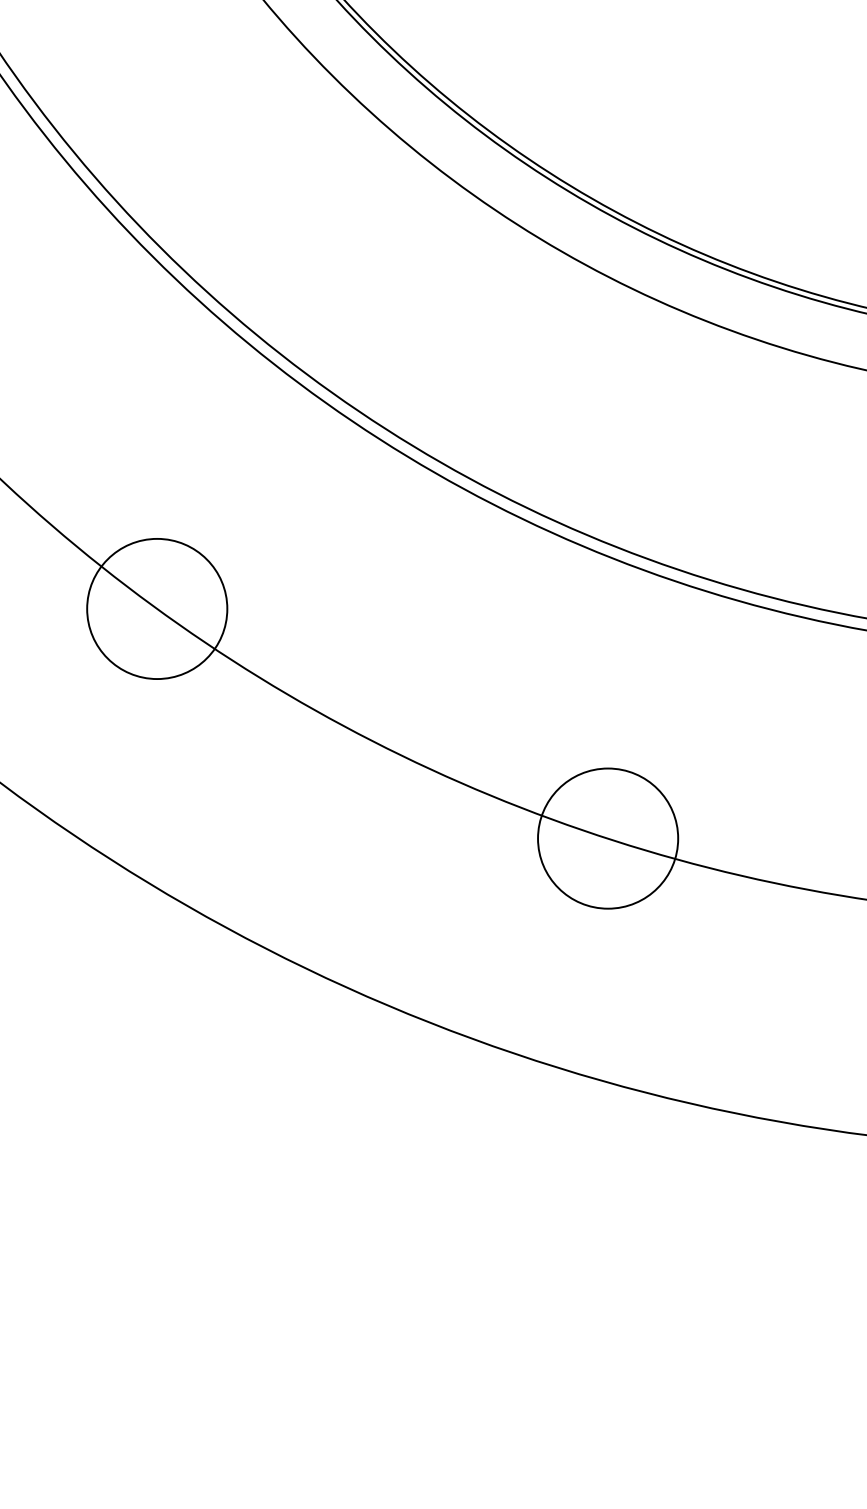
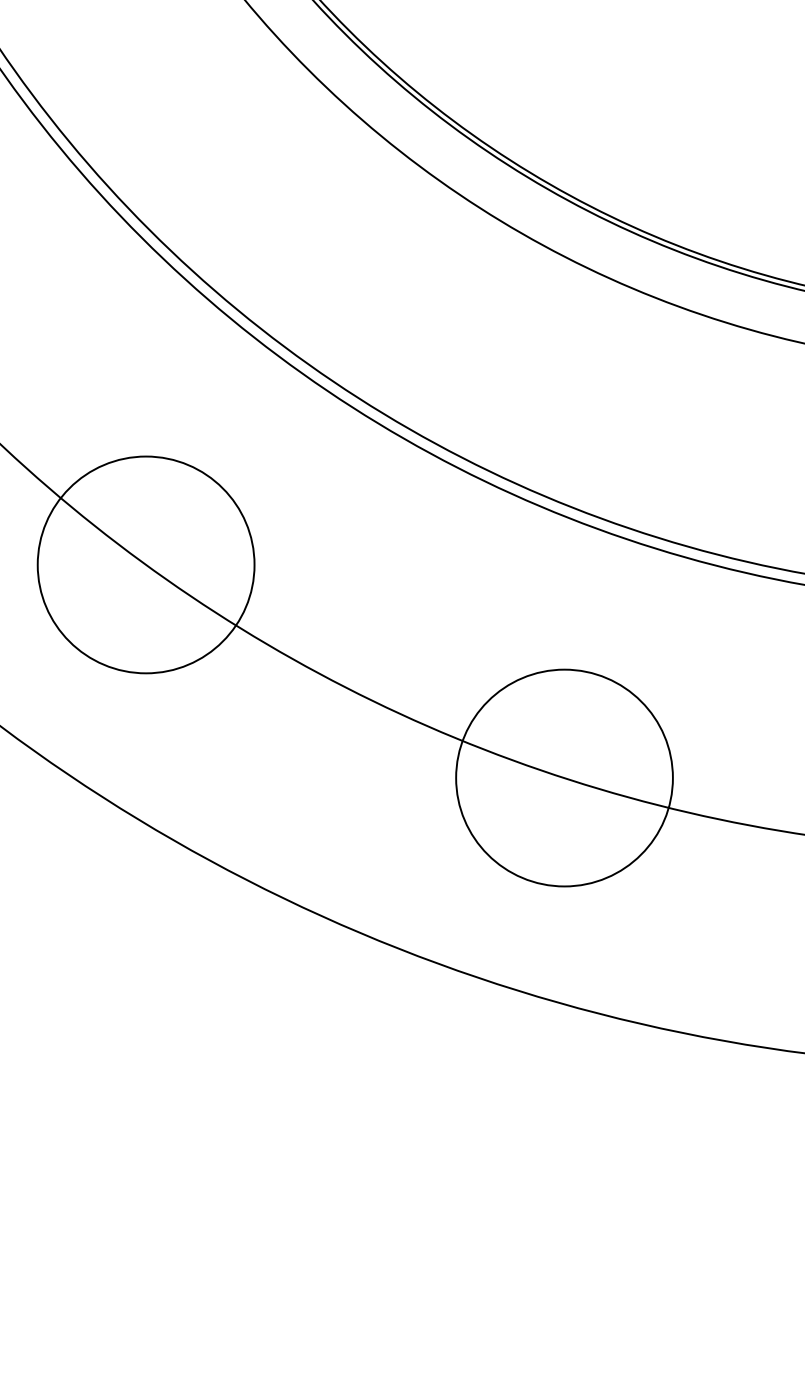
circle: (157, 608) -> (146, 564), size x1.67
circle: (607, 838) -> (563, 777), size x1.67

